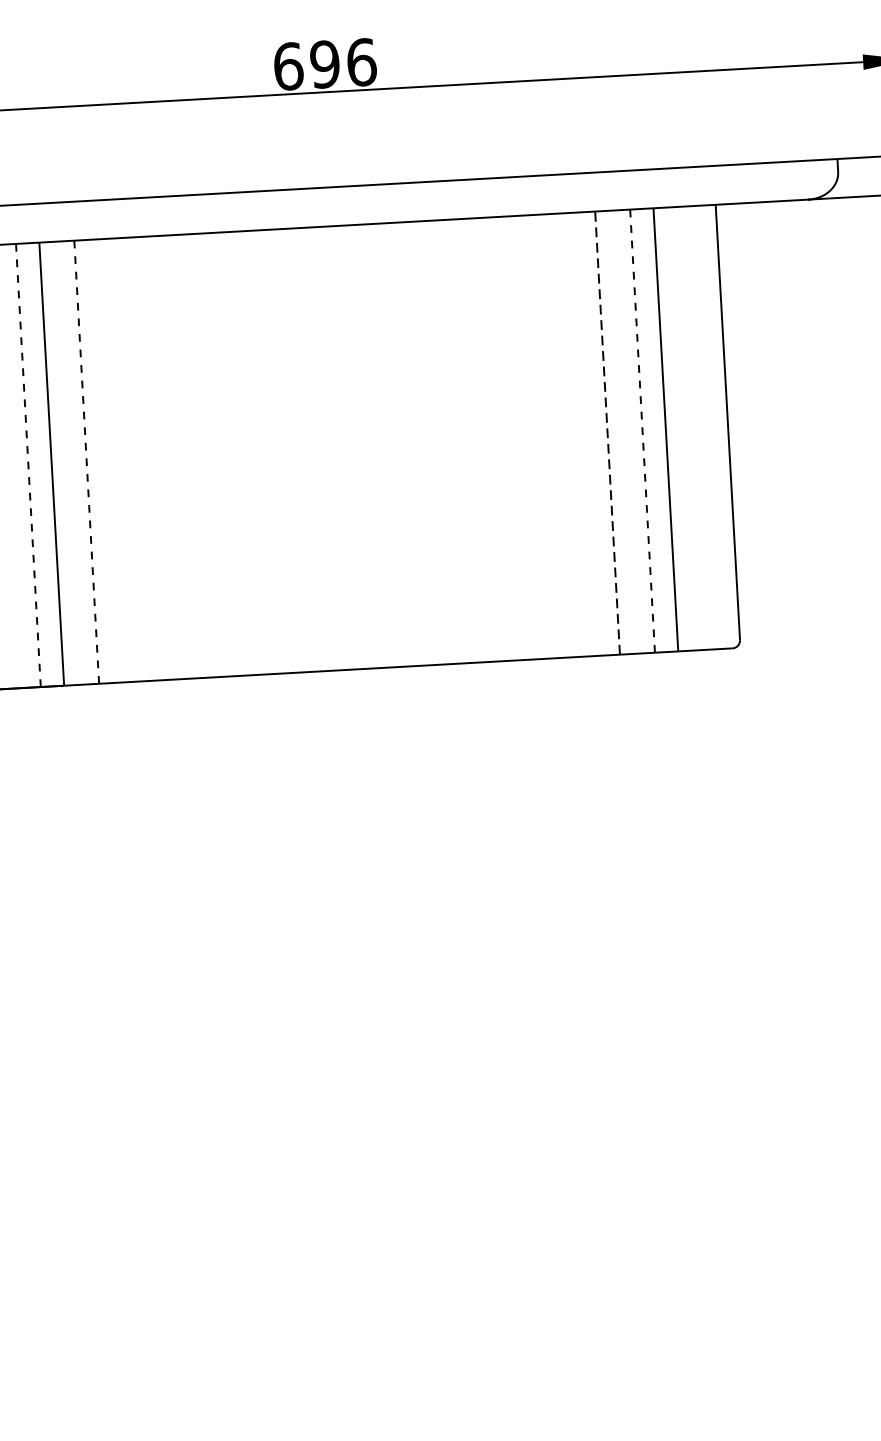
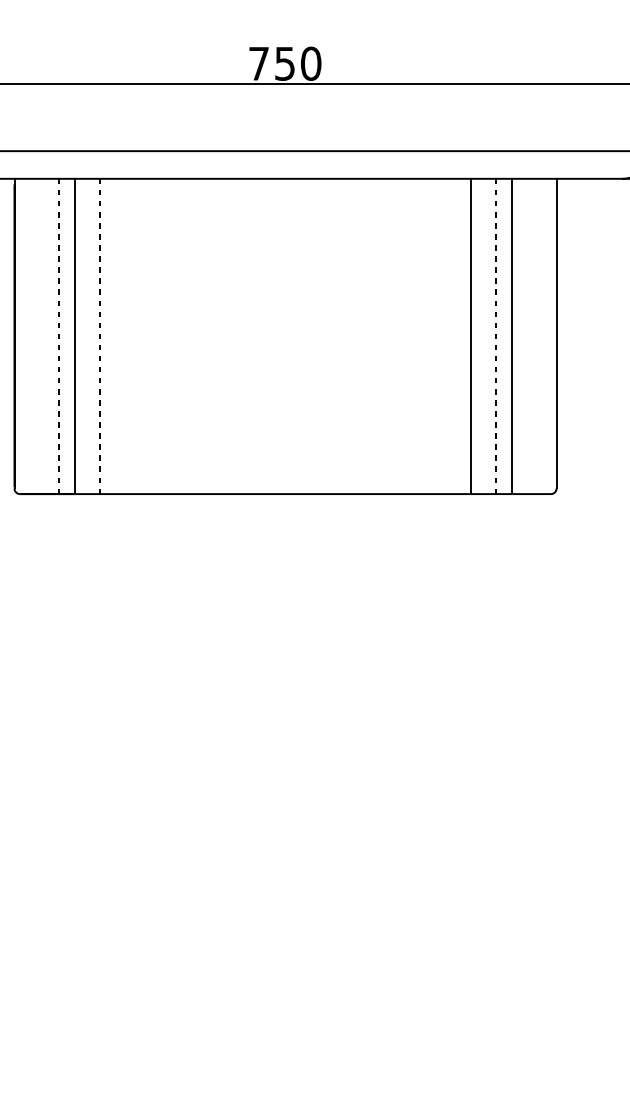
text: (325, 64) -> (285, 63), 696 -> 750
line: (607, 433) -> (470, 336), dashed -> solid

